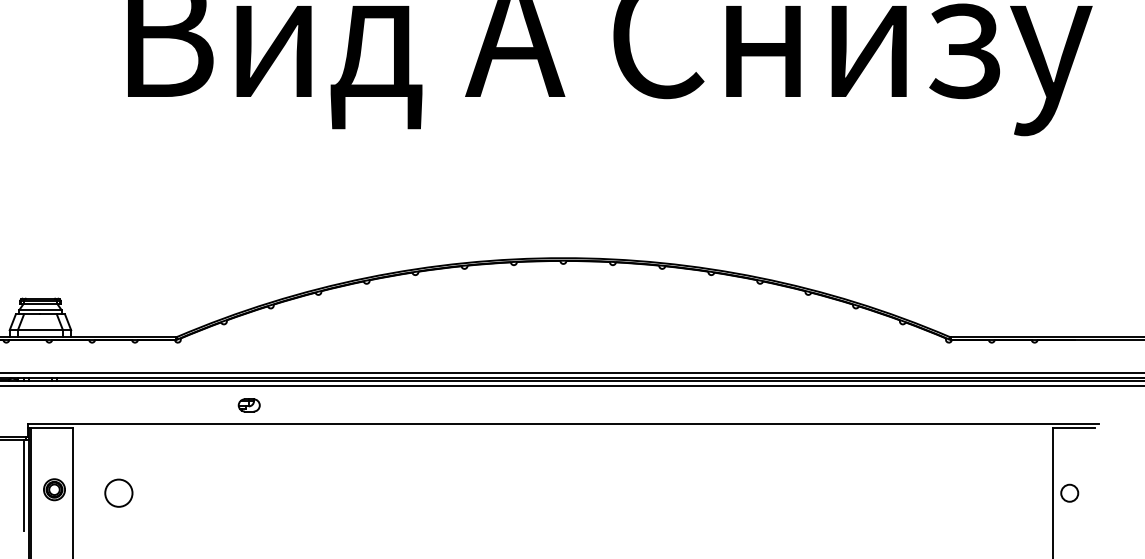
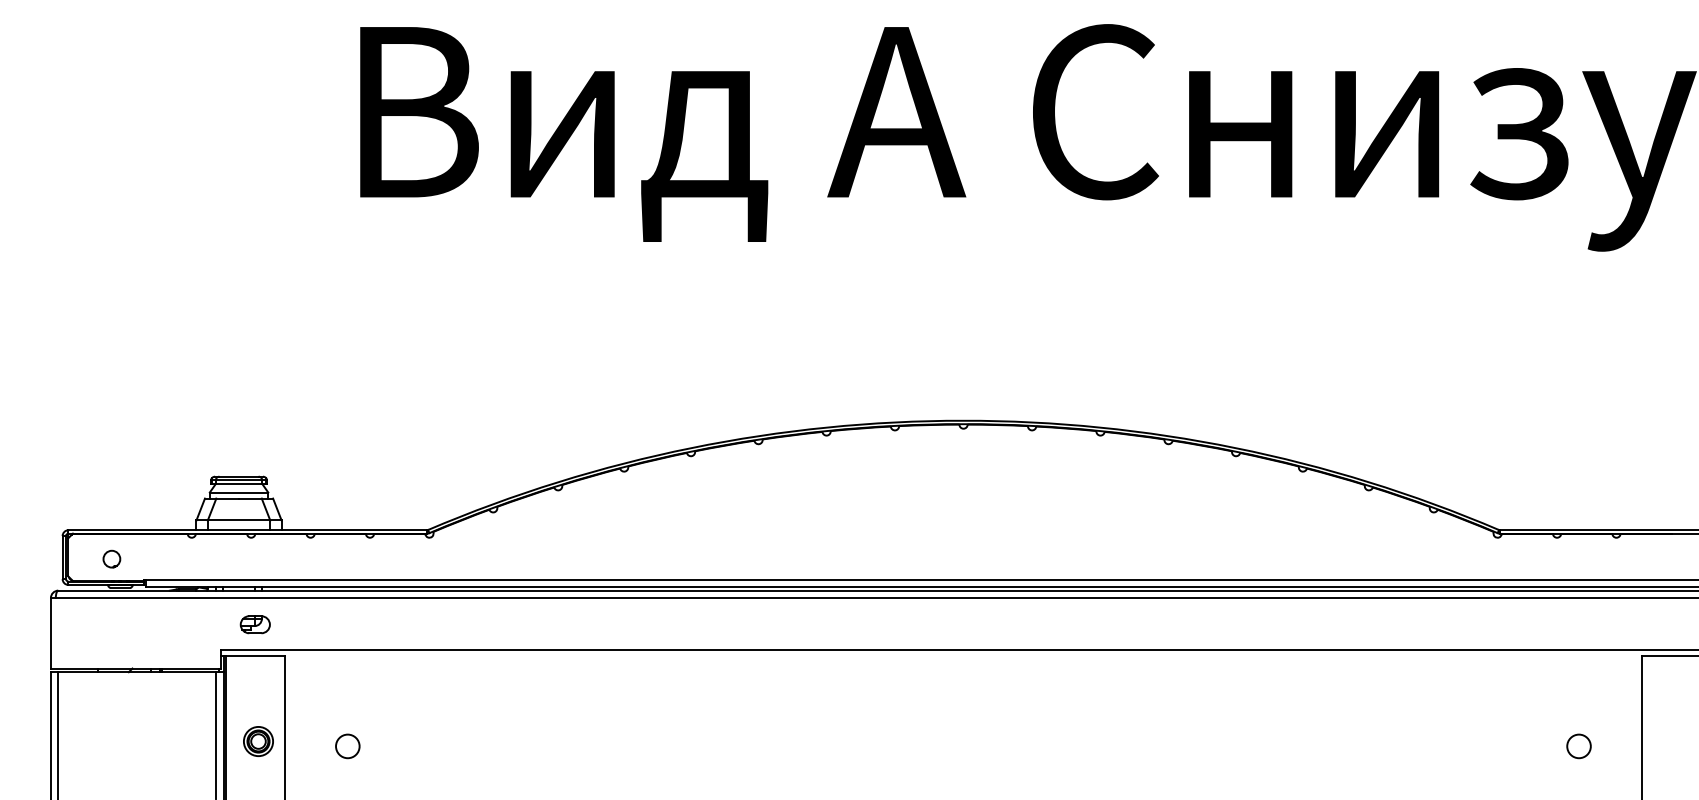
part: (248, 405) -> (254, 624), moved
circle: (118, 493) -> (347, 746), size x0.62
circle: (1069, 493) -> (1578, 746), moved

